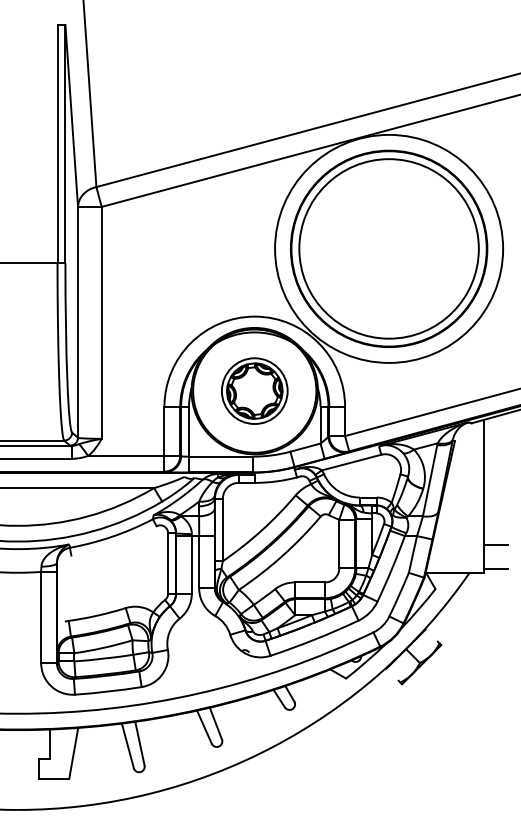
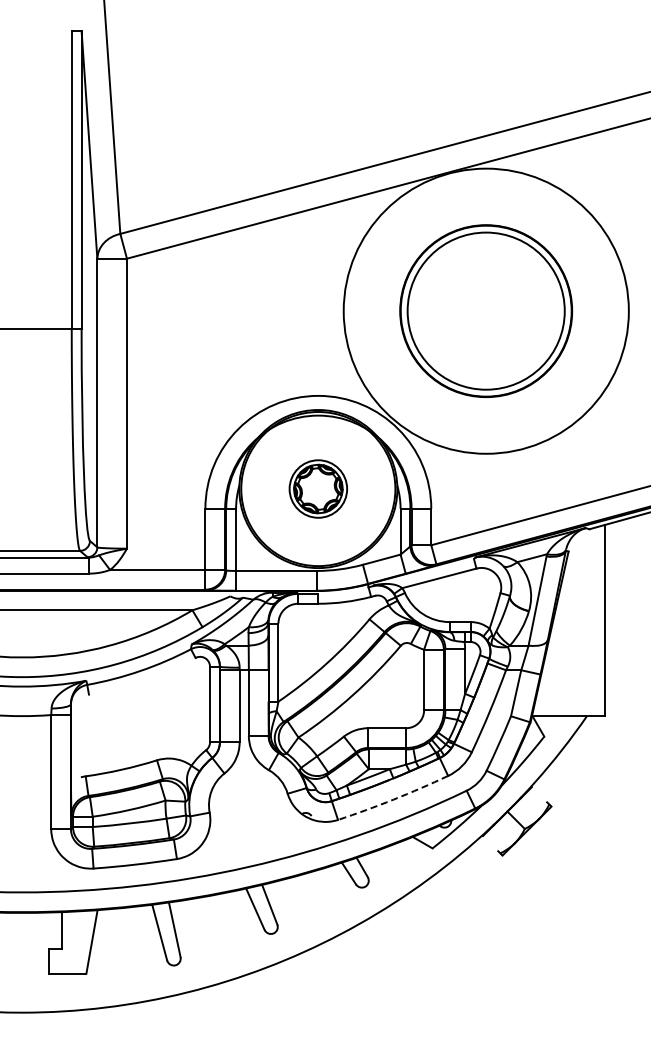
part: (388, 248) -> (485, 310), size x0.7
part: (254, 390) -> (318, 488), size x0.7
line: (495, 545) -> (619, 681), removed
line: (495, 569) -> (619, 711), removed
arc: (314, 639) -> (393, 799), solid -> dashed

